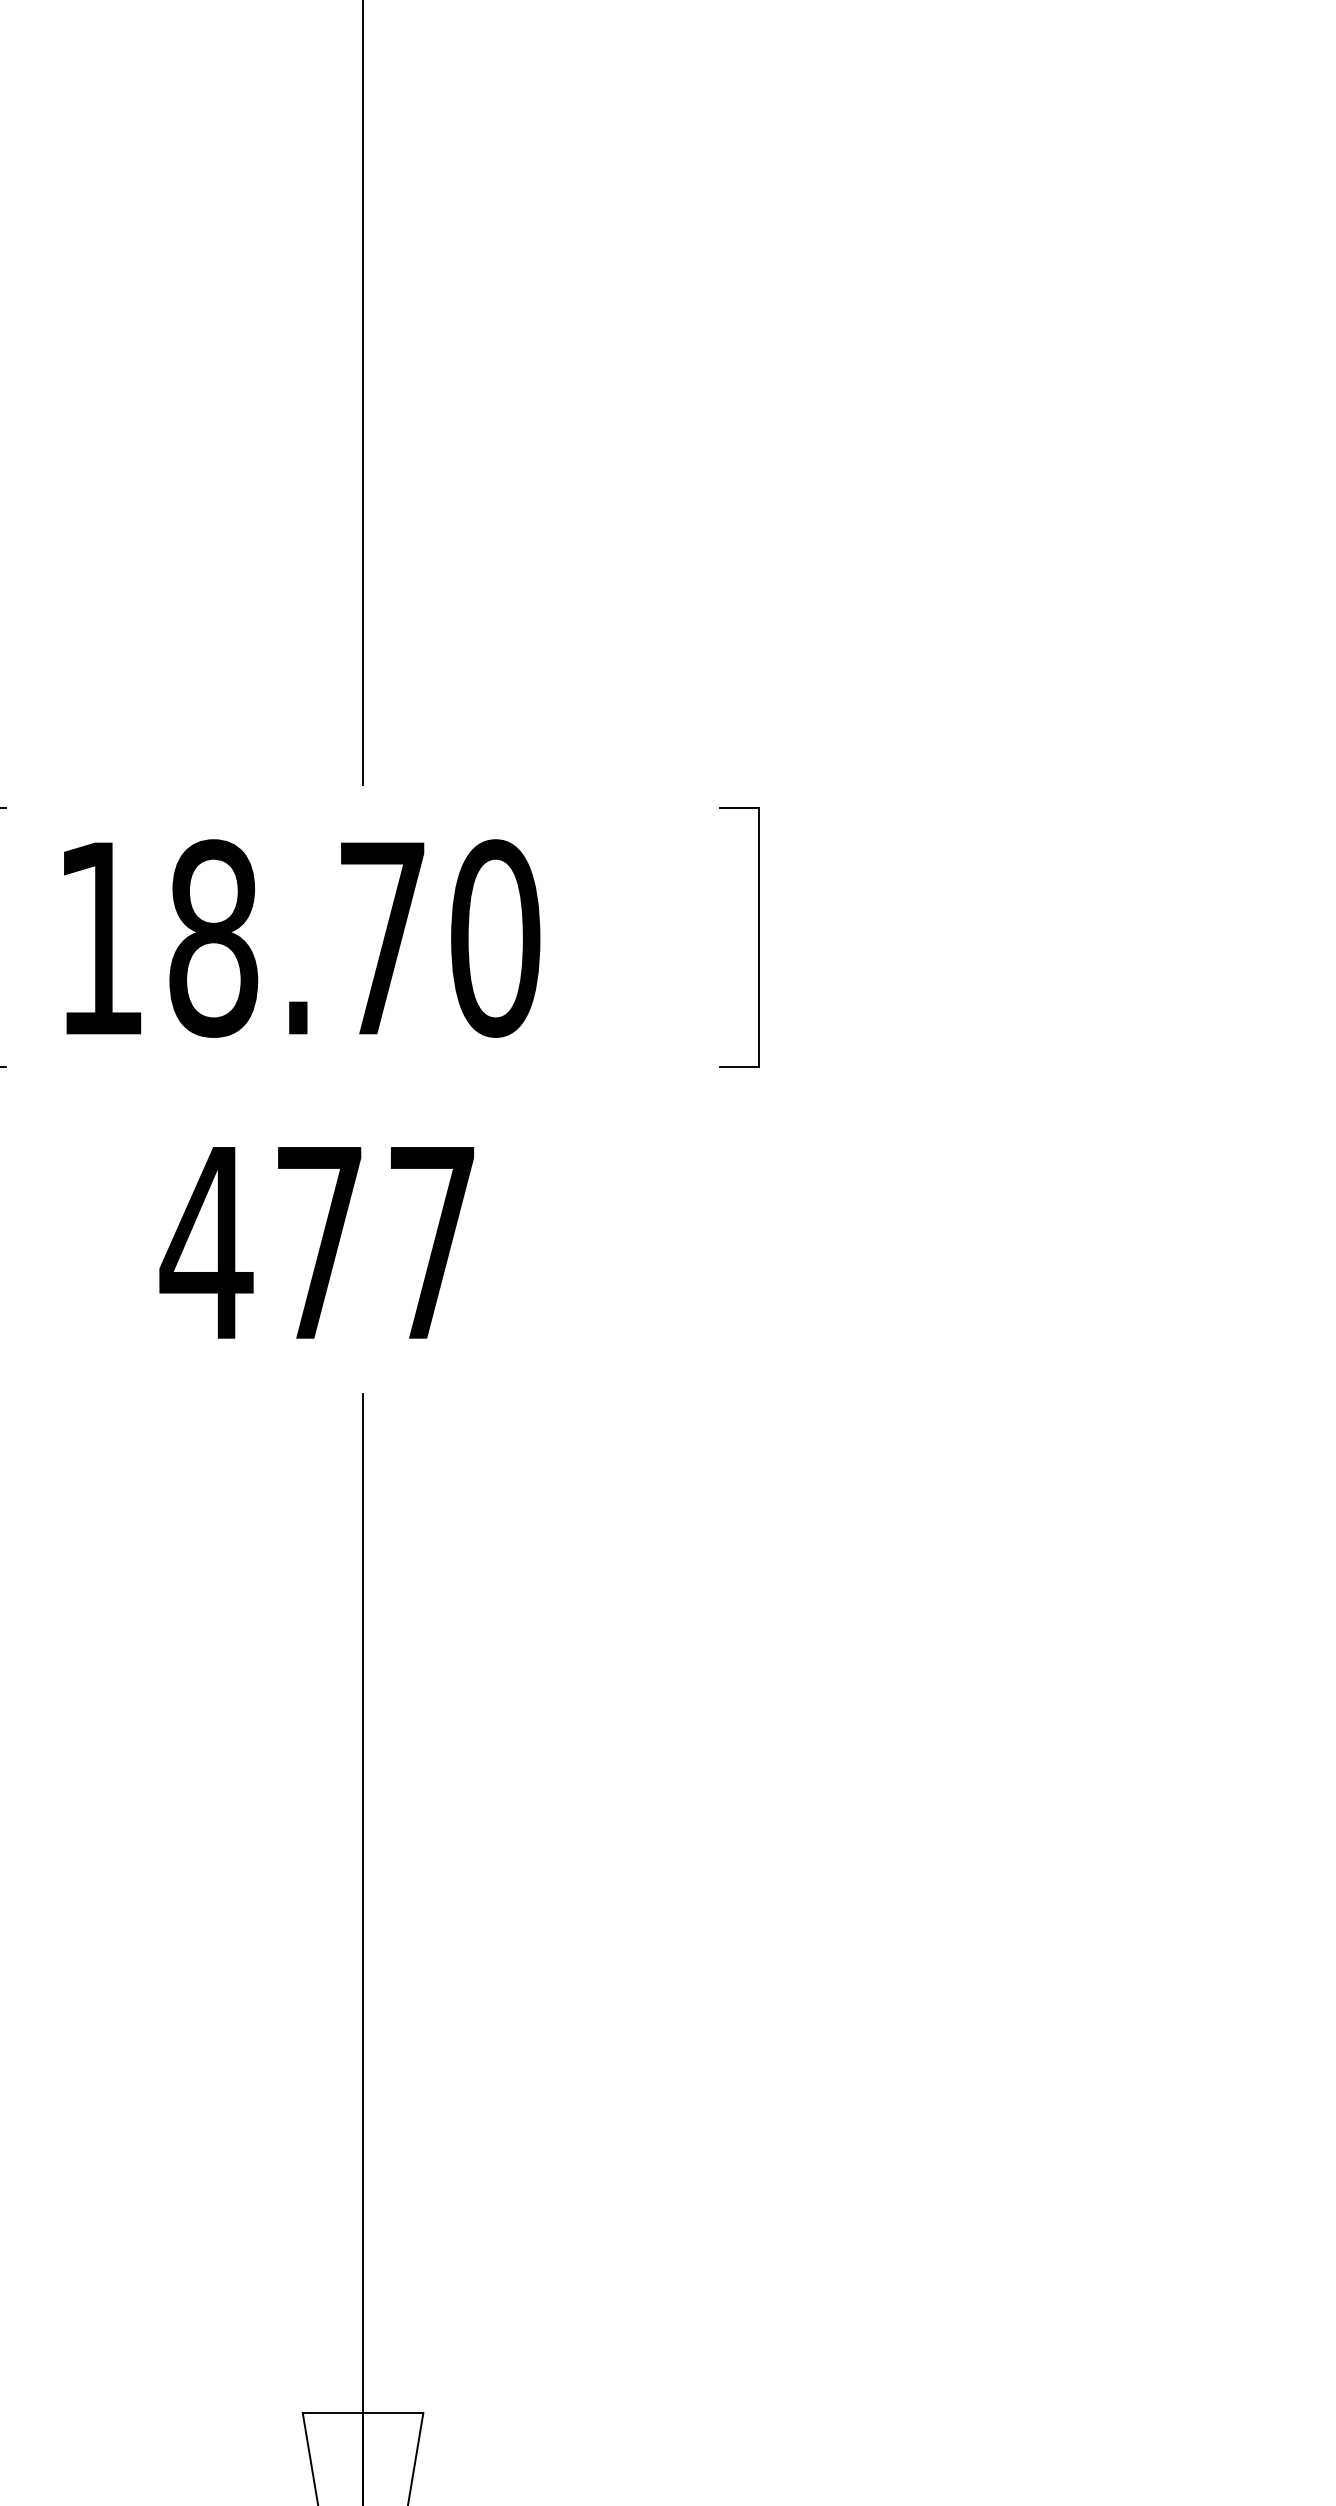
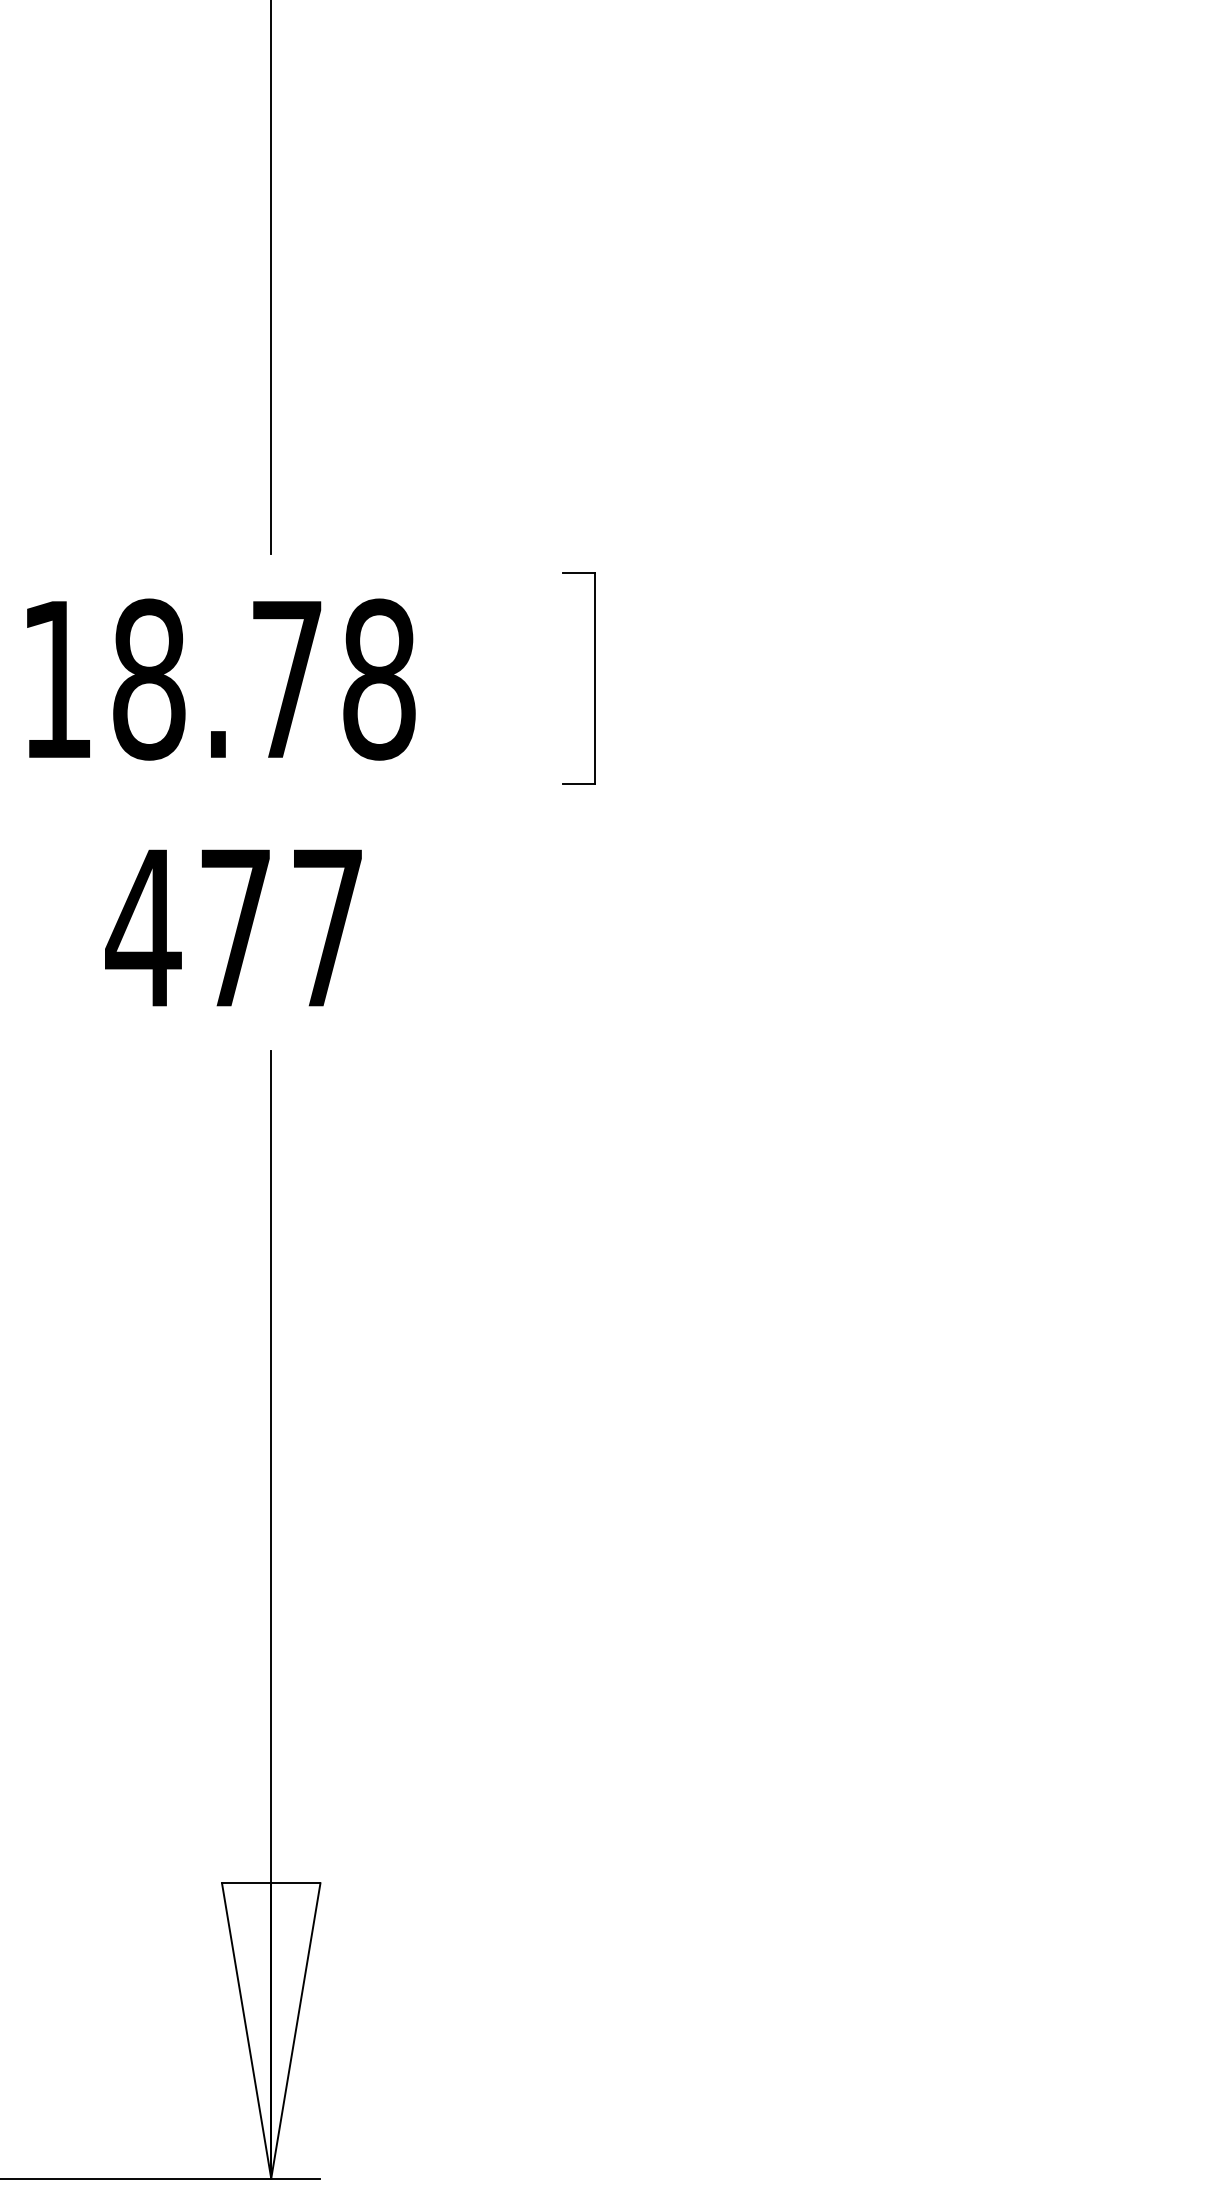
text: (495, 938) -> (379, 679), 18.70 -> 18.78

